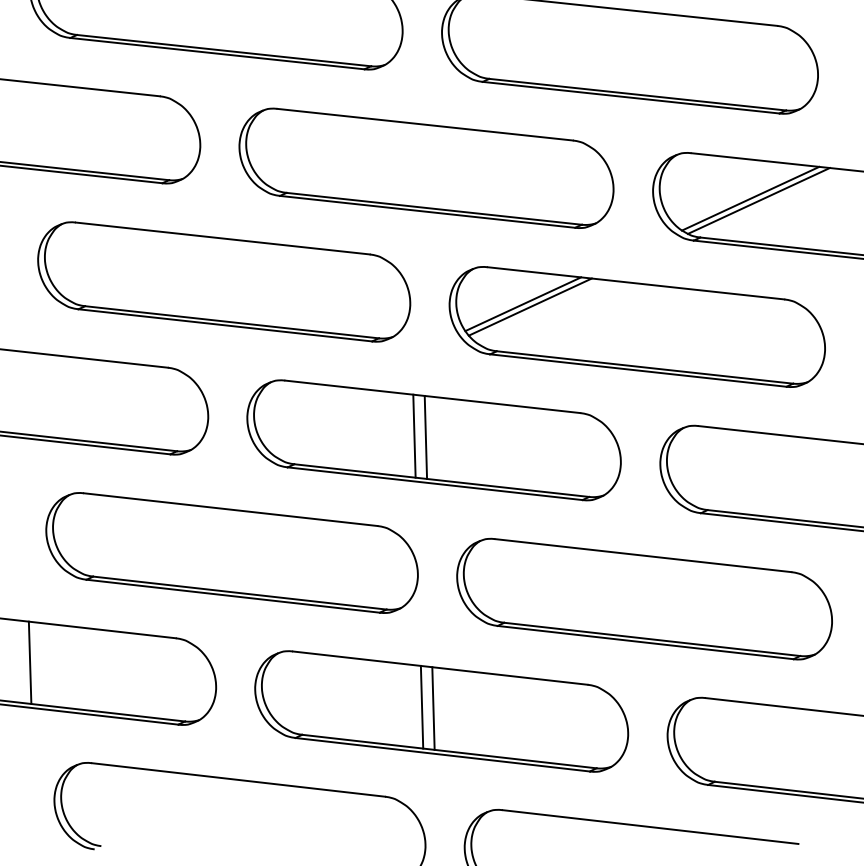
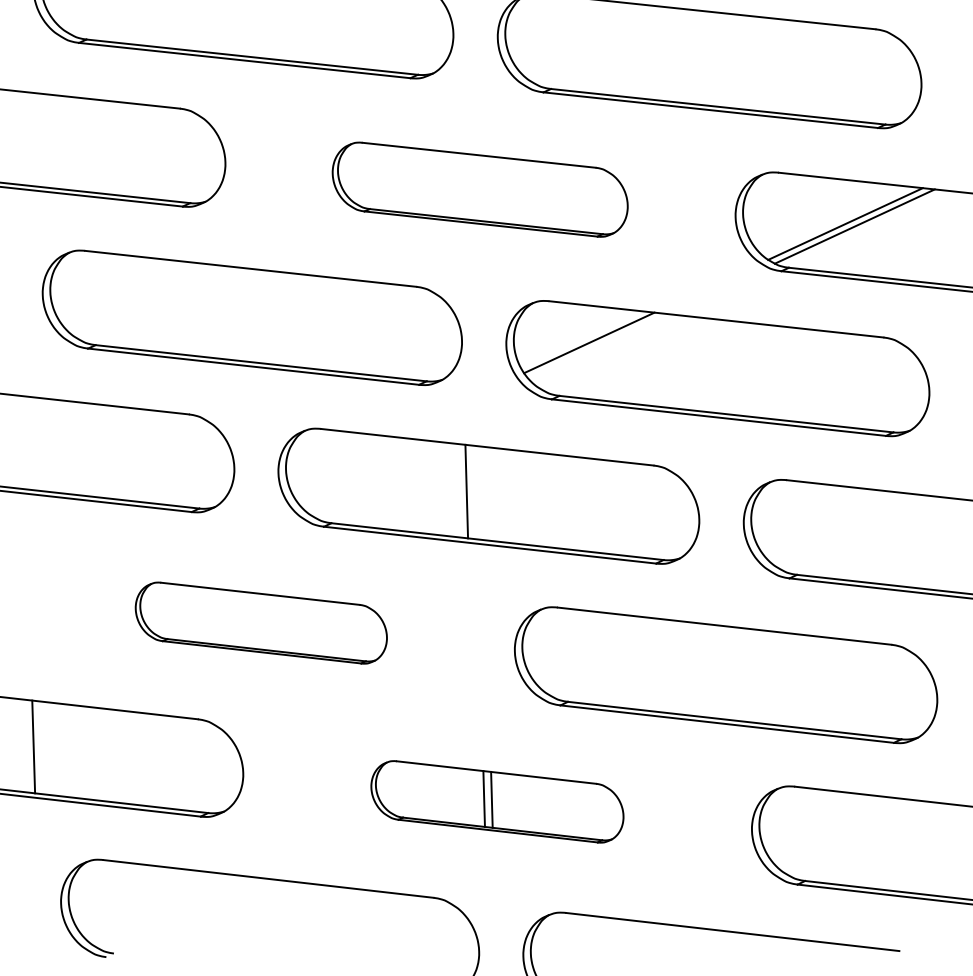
part: (425, 168) -> (479, 189), size x0.7
line: (529, 306) -> (596, 345), removed
line: (425, 436) -> (479, 492), removed
part: (232, 552) -> (261, 622), size x0.6
part: (441, 711) -> (497, 801), size x0.6

